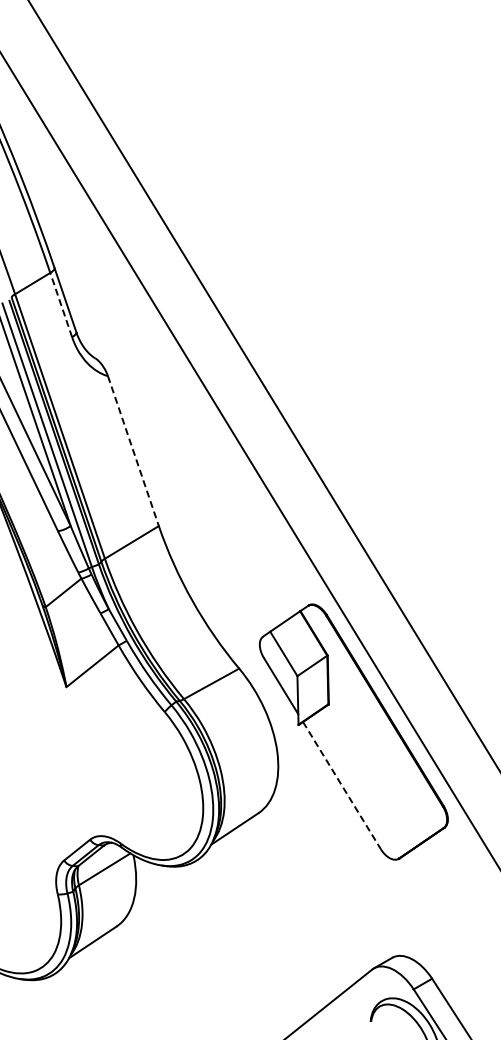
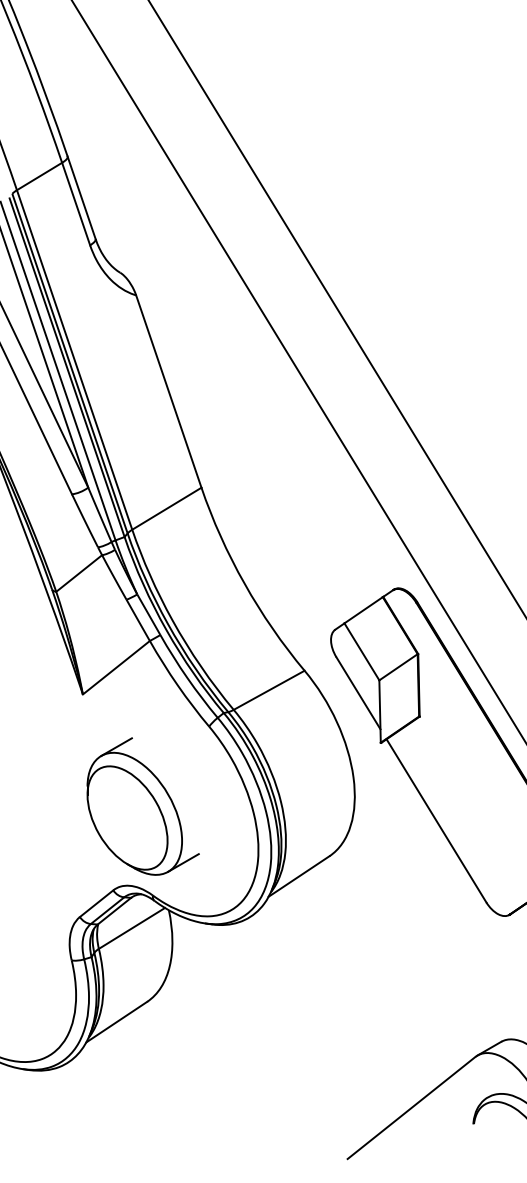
line: (61, 305) -> (76, 204), dashed -> solid
line: (133, 451) -> (168, 392), dashed -> solid
part: (113, 774) -> (143, 806), added
line: (342, 785) -> (437, 820), dashed -> solid

